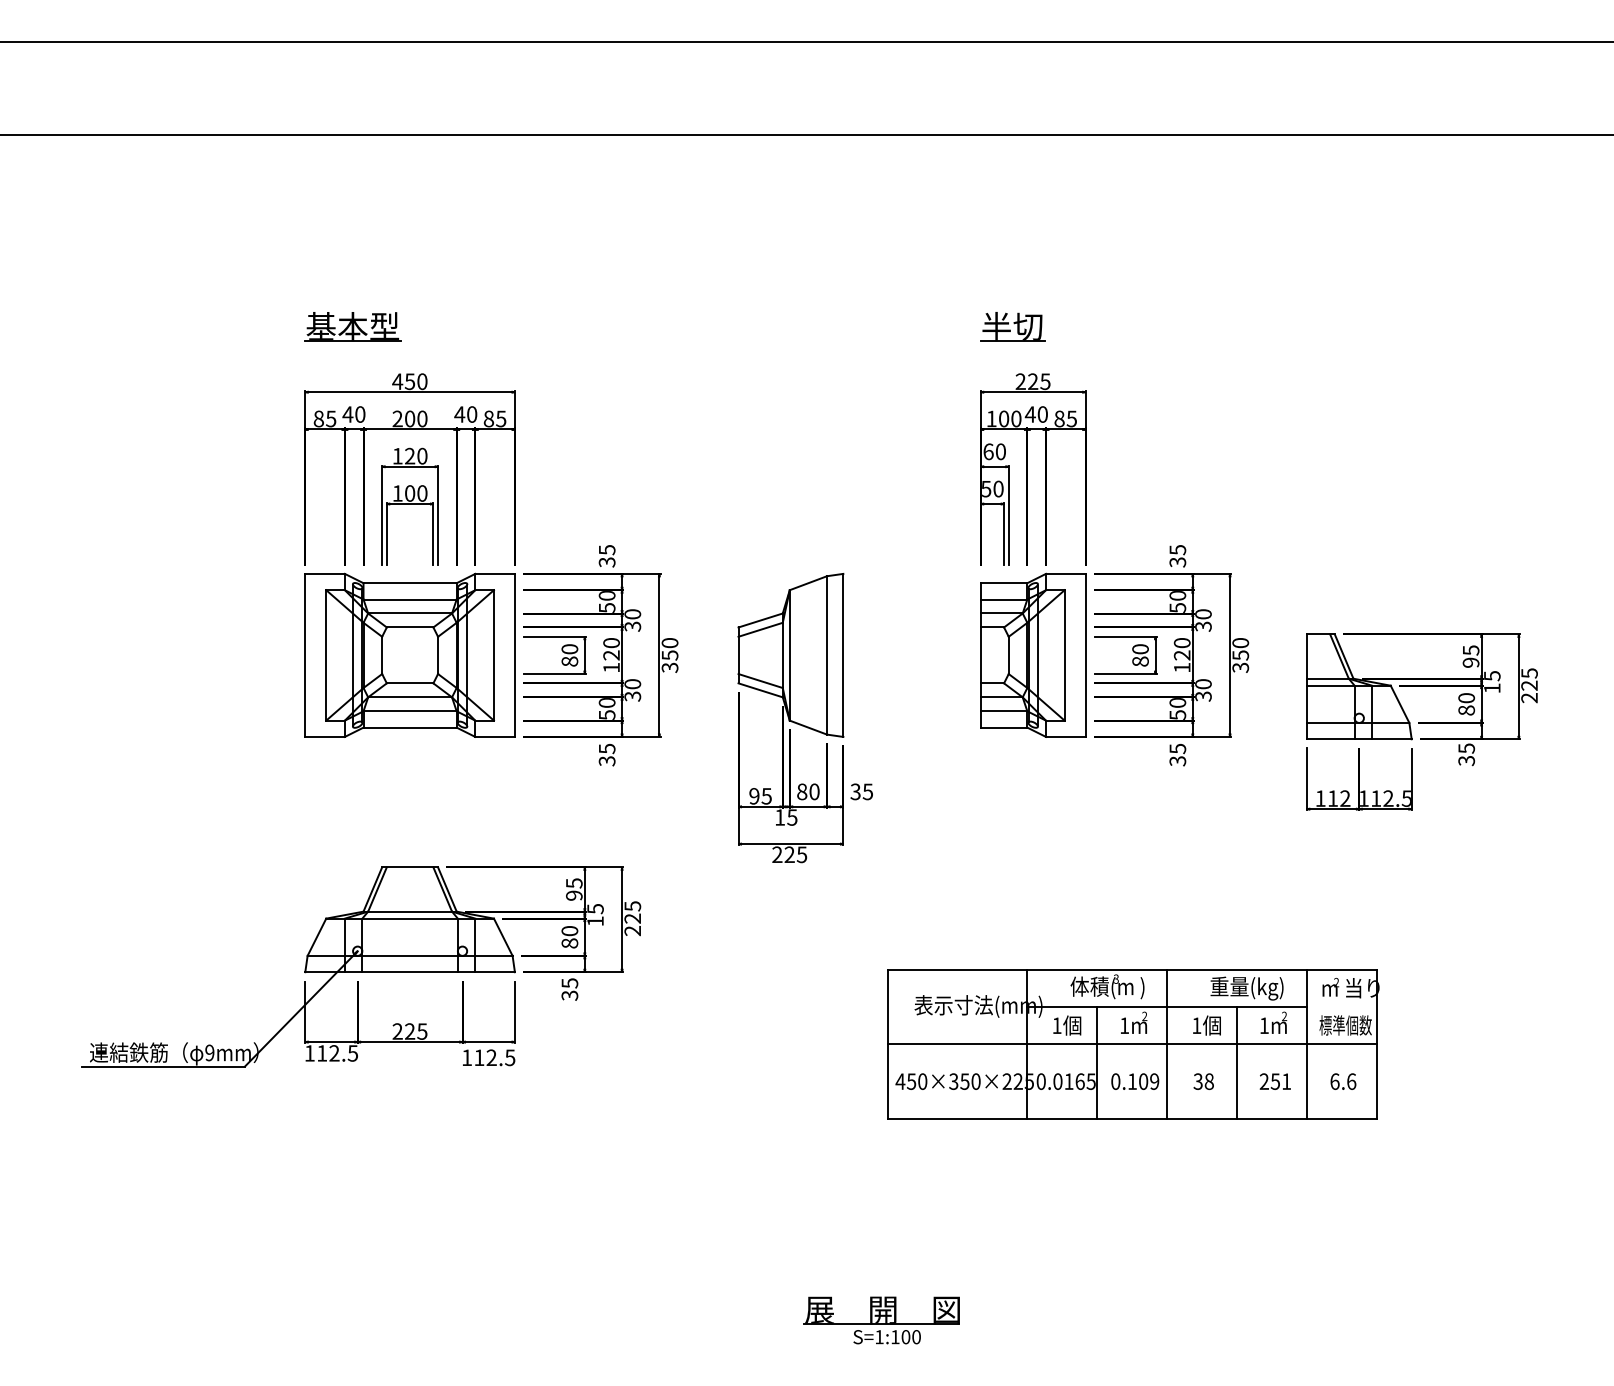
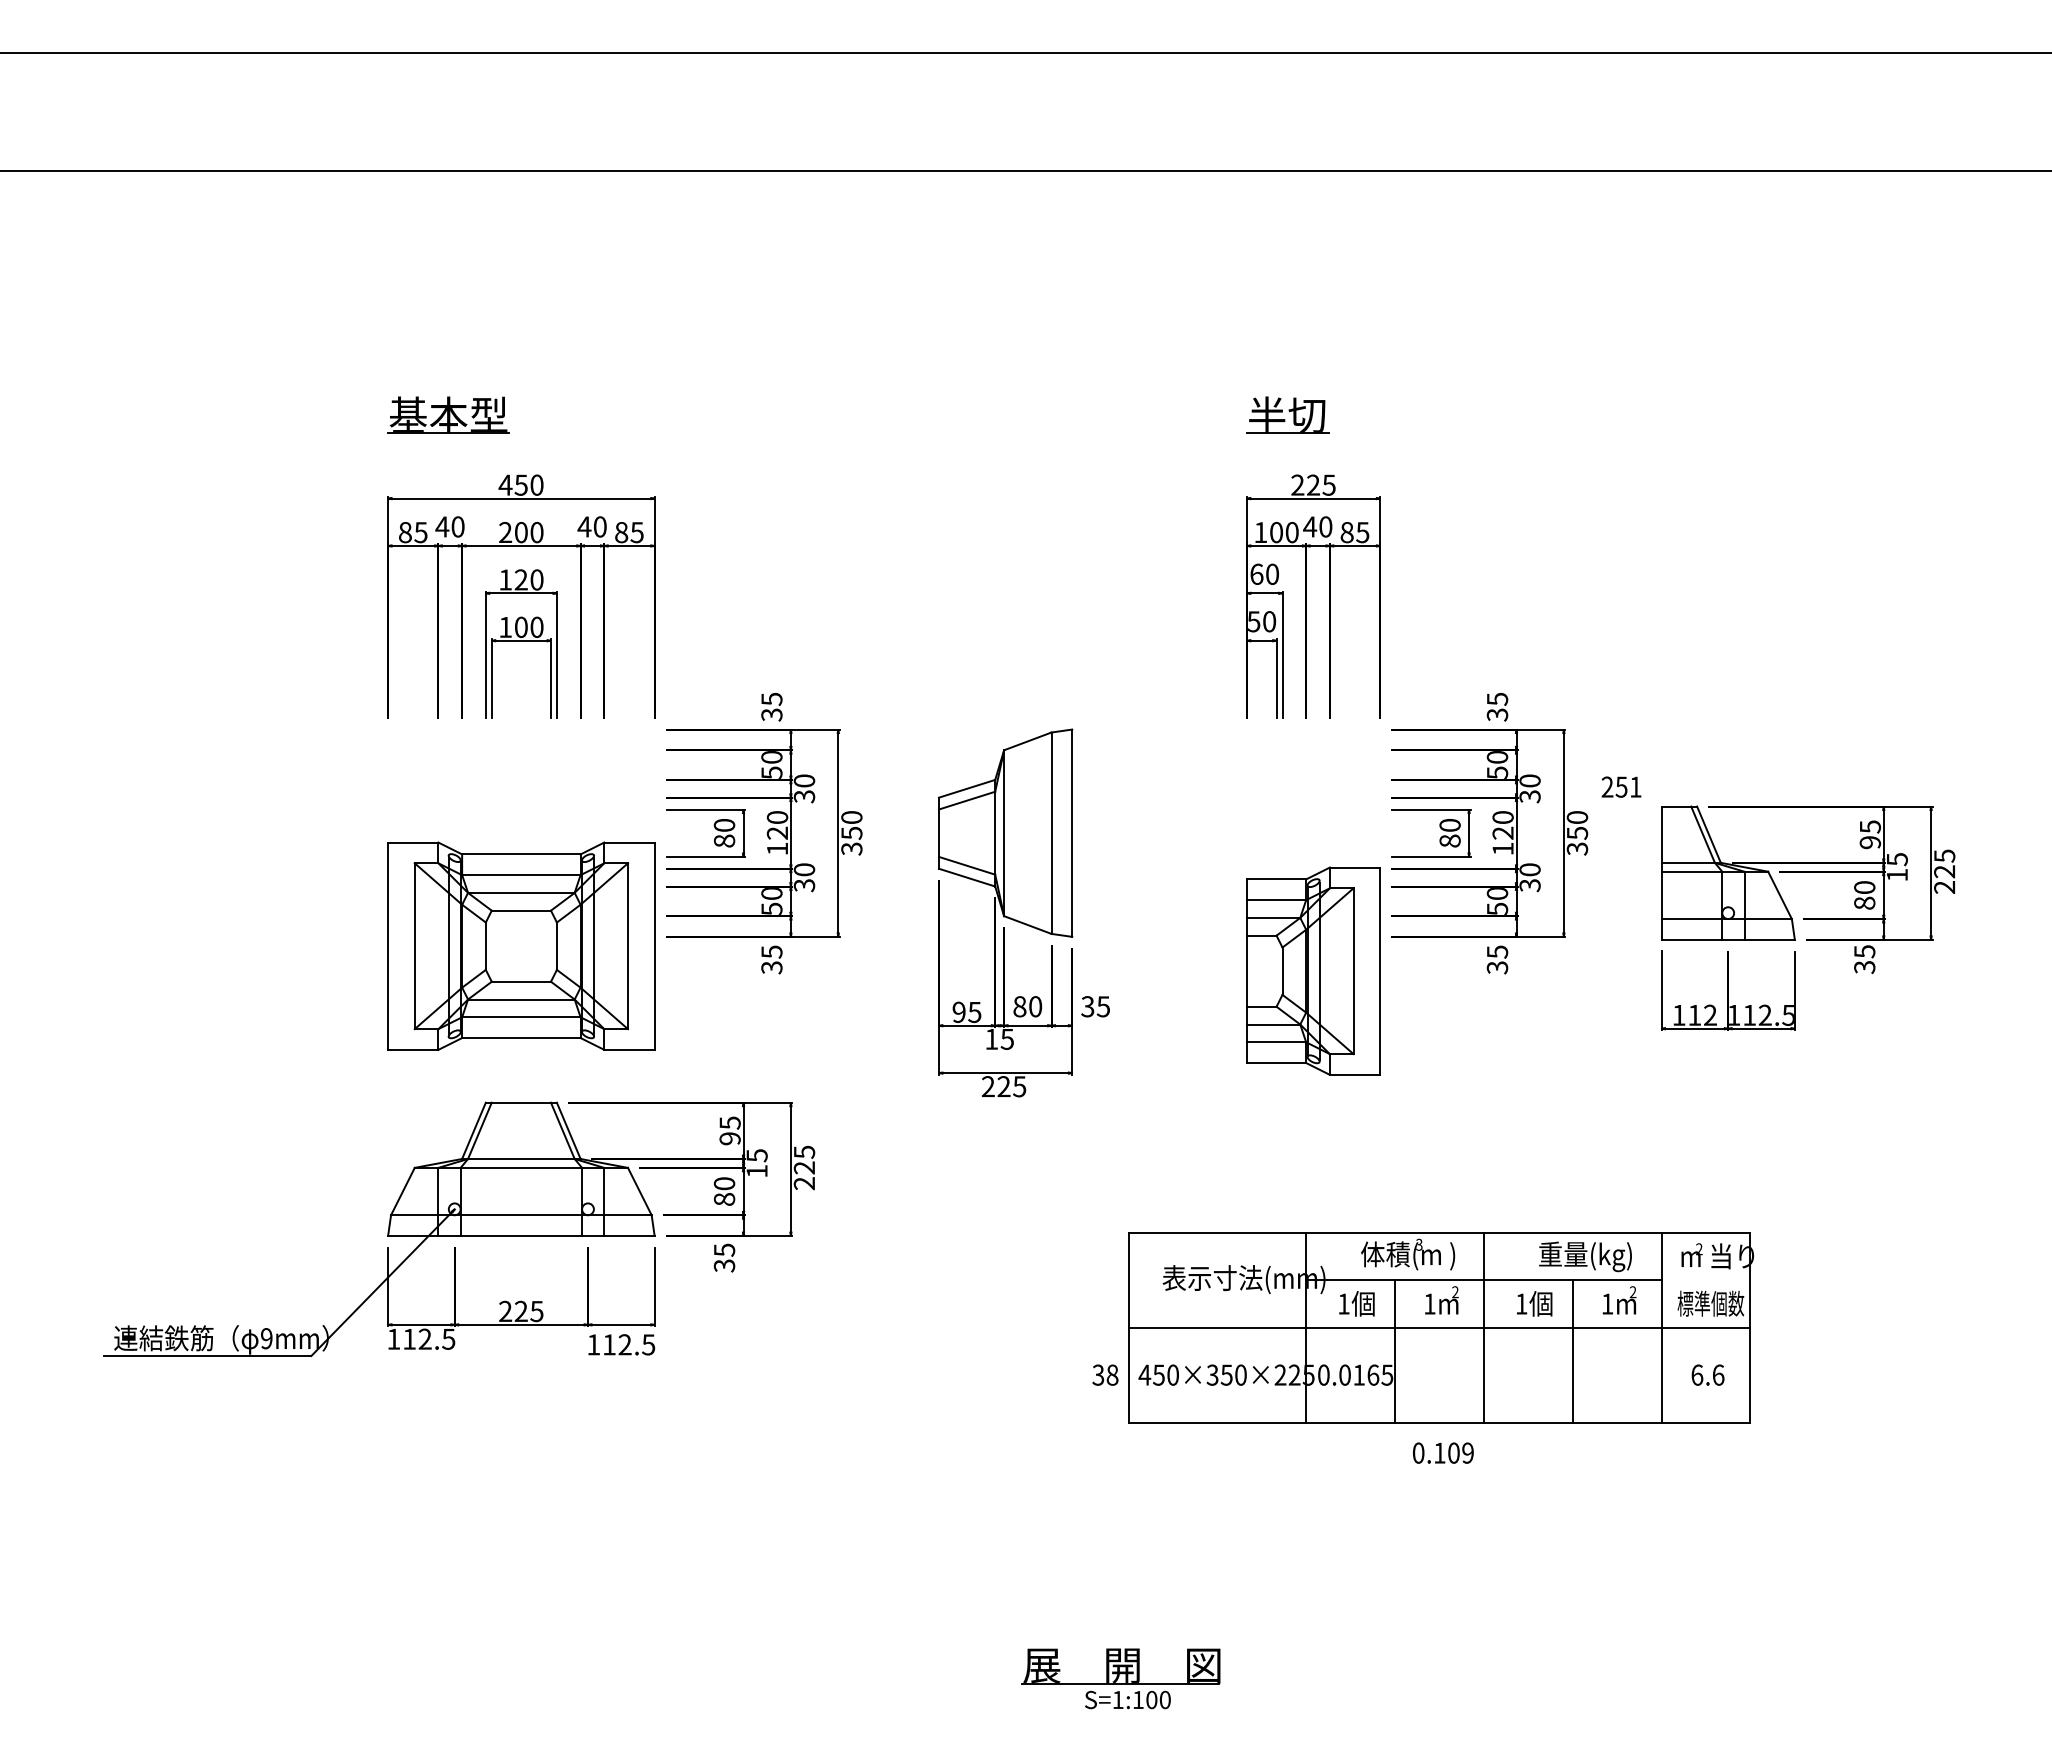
part: (410, 654) -> (521, 945), moved
part: (1033, 654) -> (1313, 970), moved
text: (1135, 1081) -> (1443, 1452), moved
text: (1203, 1081) -> (1105, 1374), moved
text: (1275, 1081) -> (1621, 786), moved

